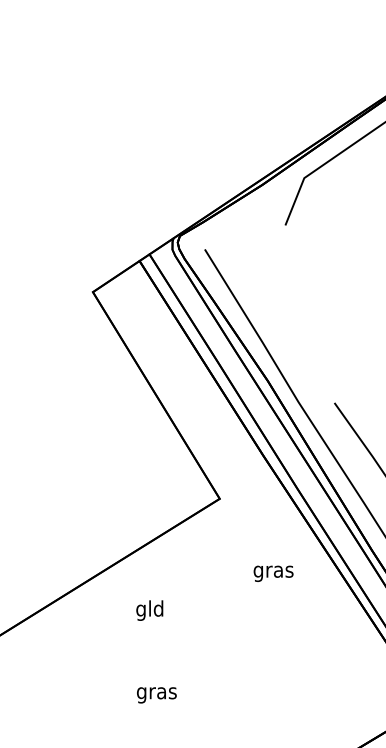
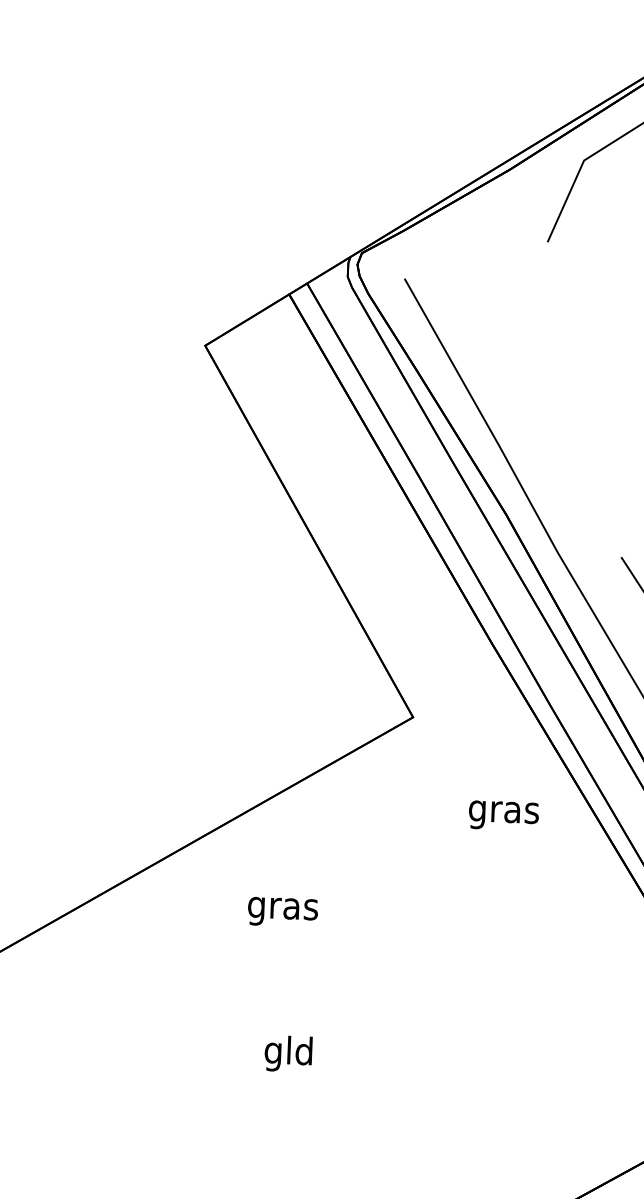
text: (273, 573) -> (503, 815), moved
text: (150, 610) -> (283, 908), gld -> gras
text: (156, 692) -> (288, 1052), gras -> gld

